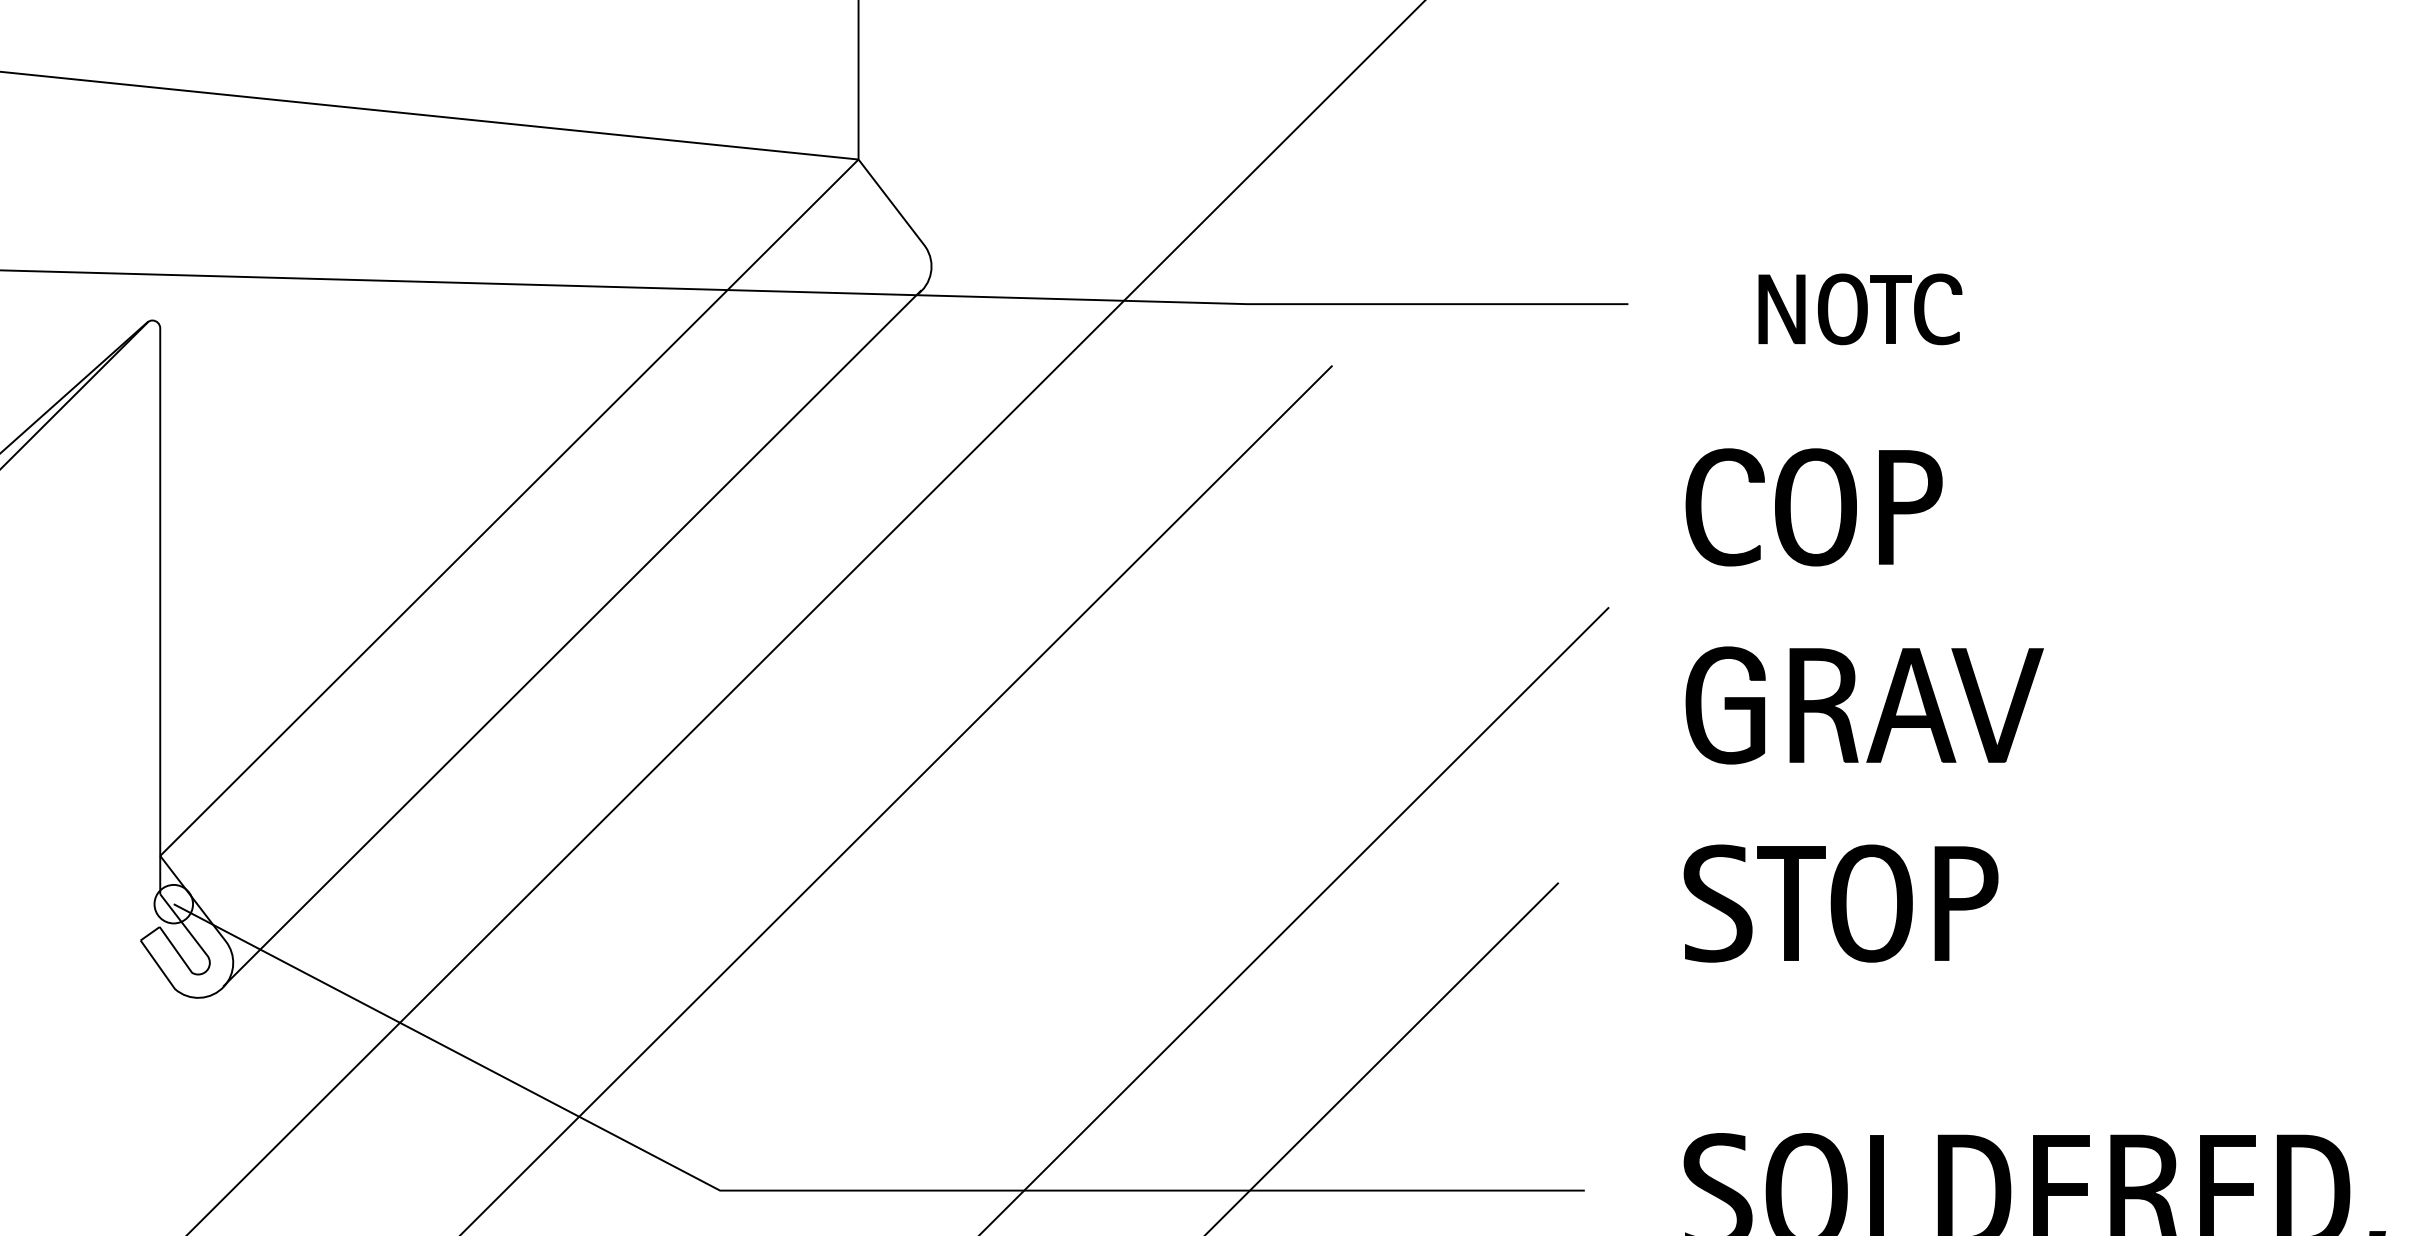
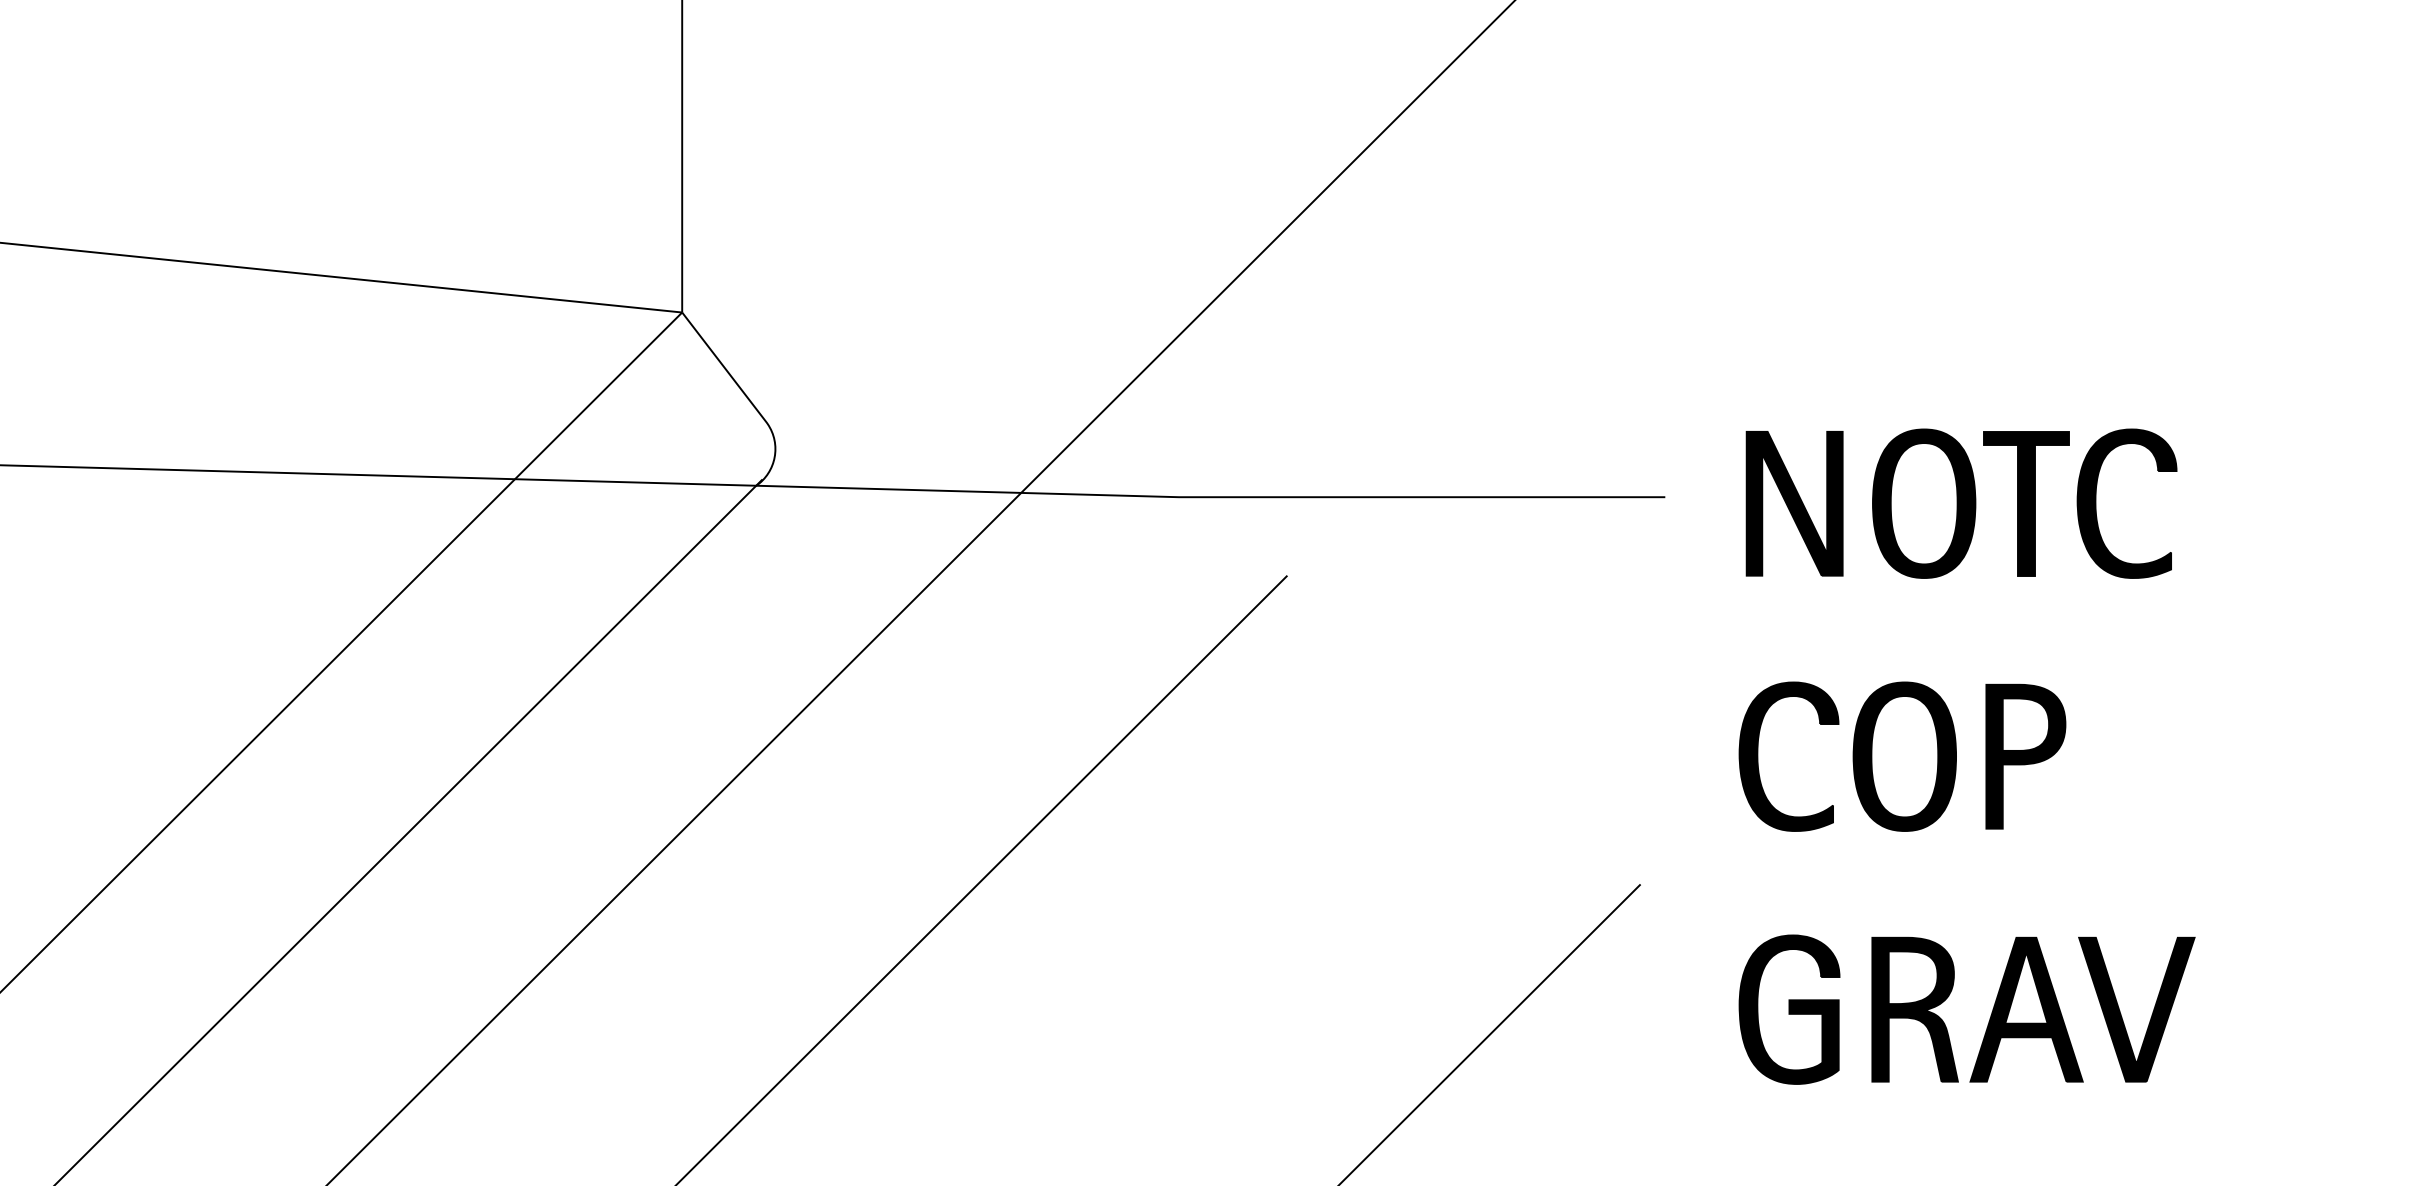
part: (1860, 309) -> (1961, 504), size x1.67

